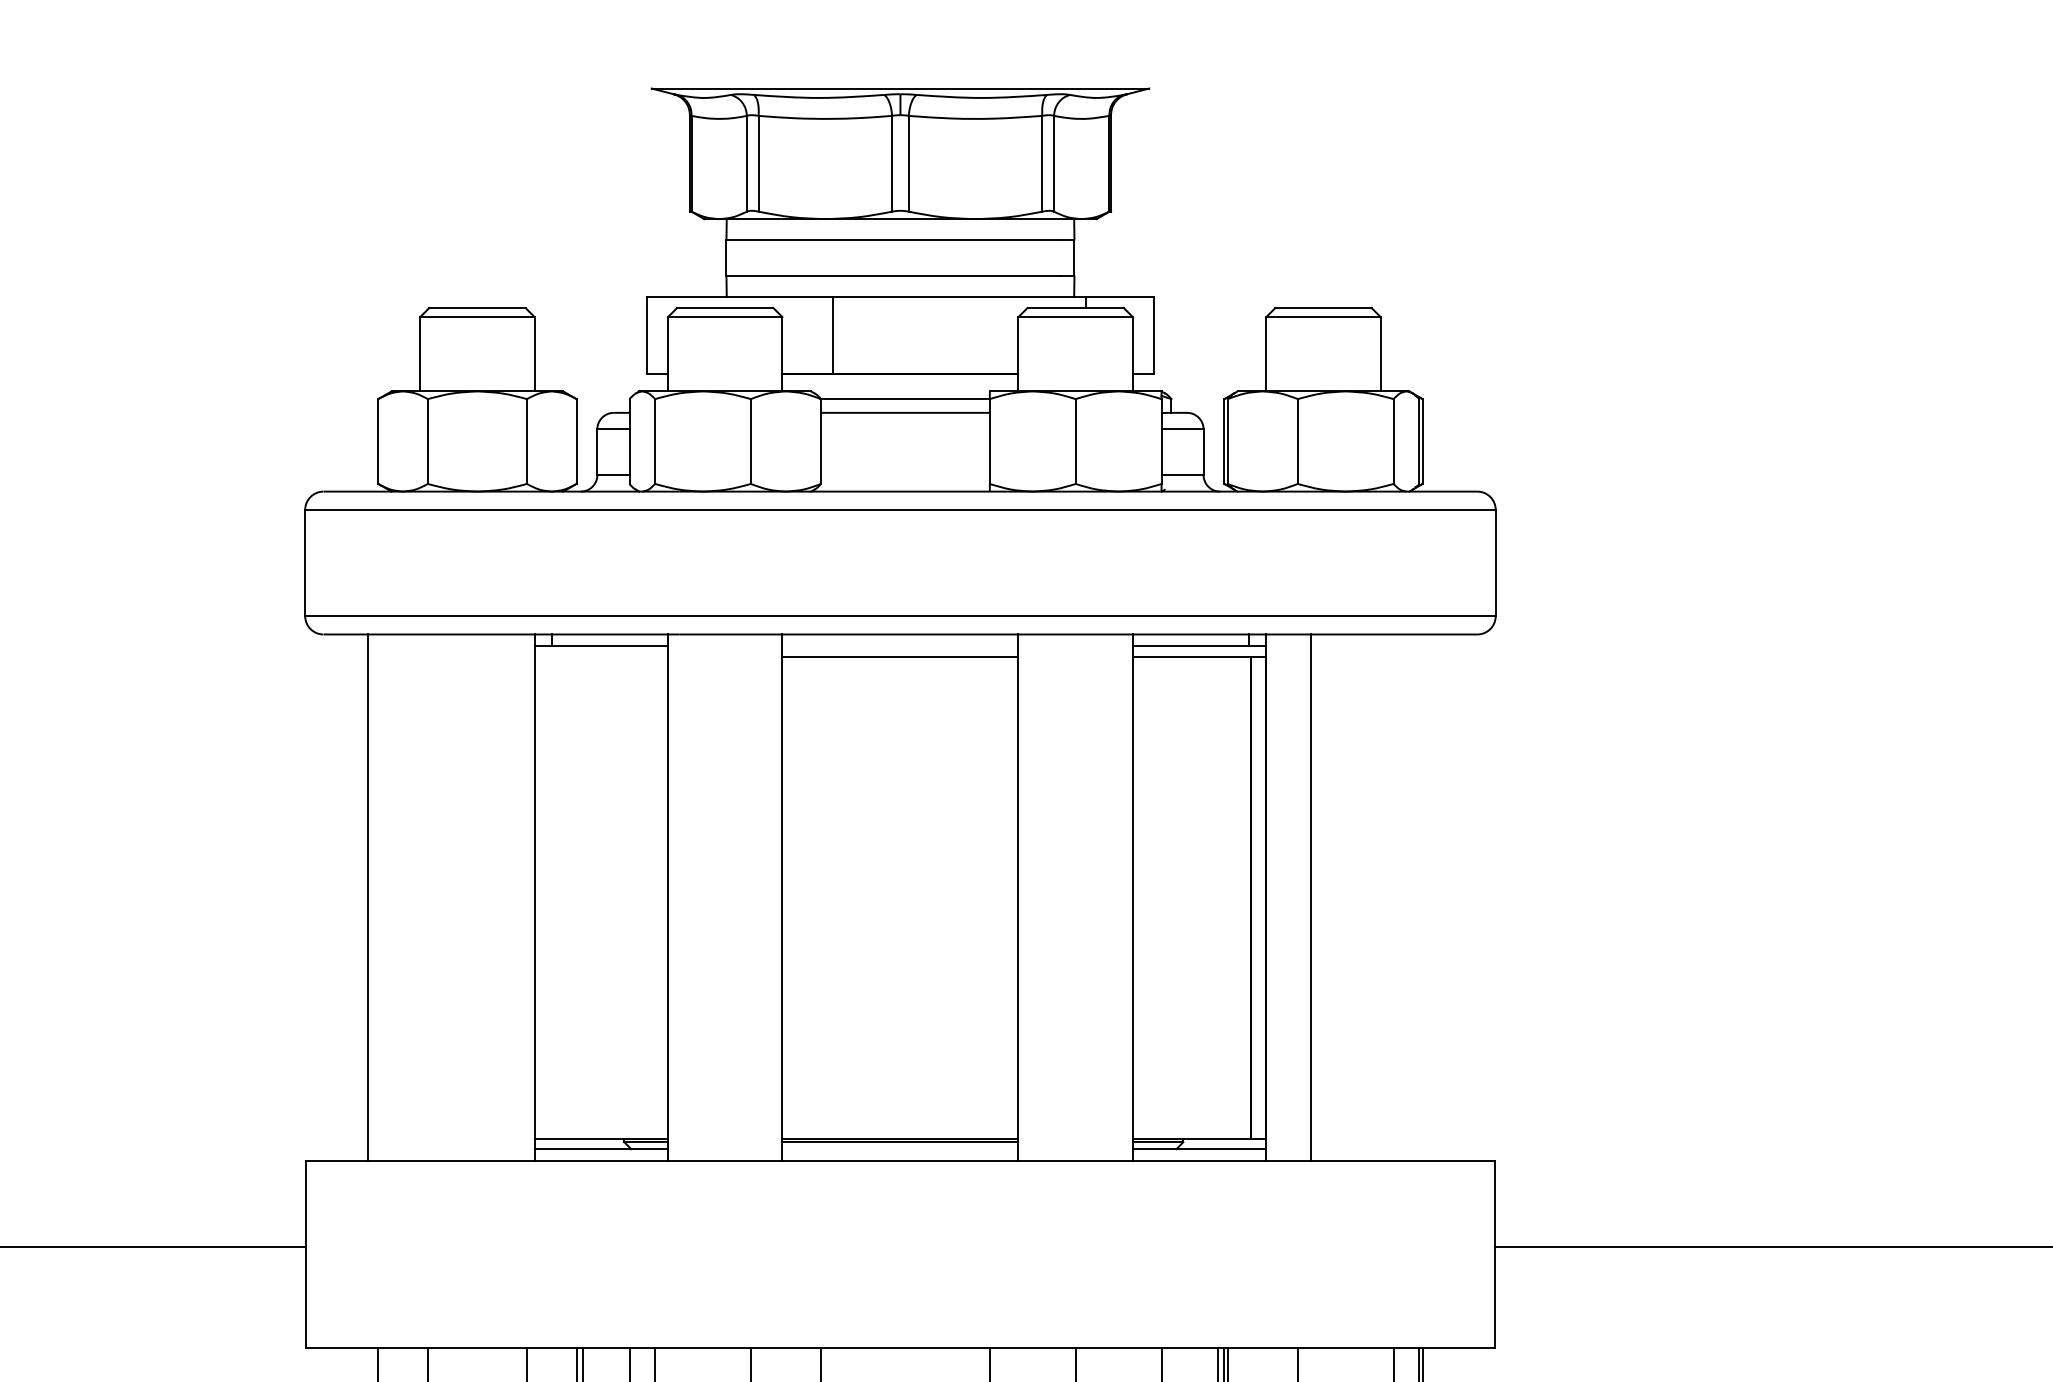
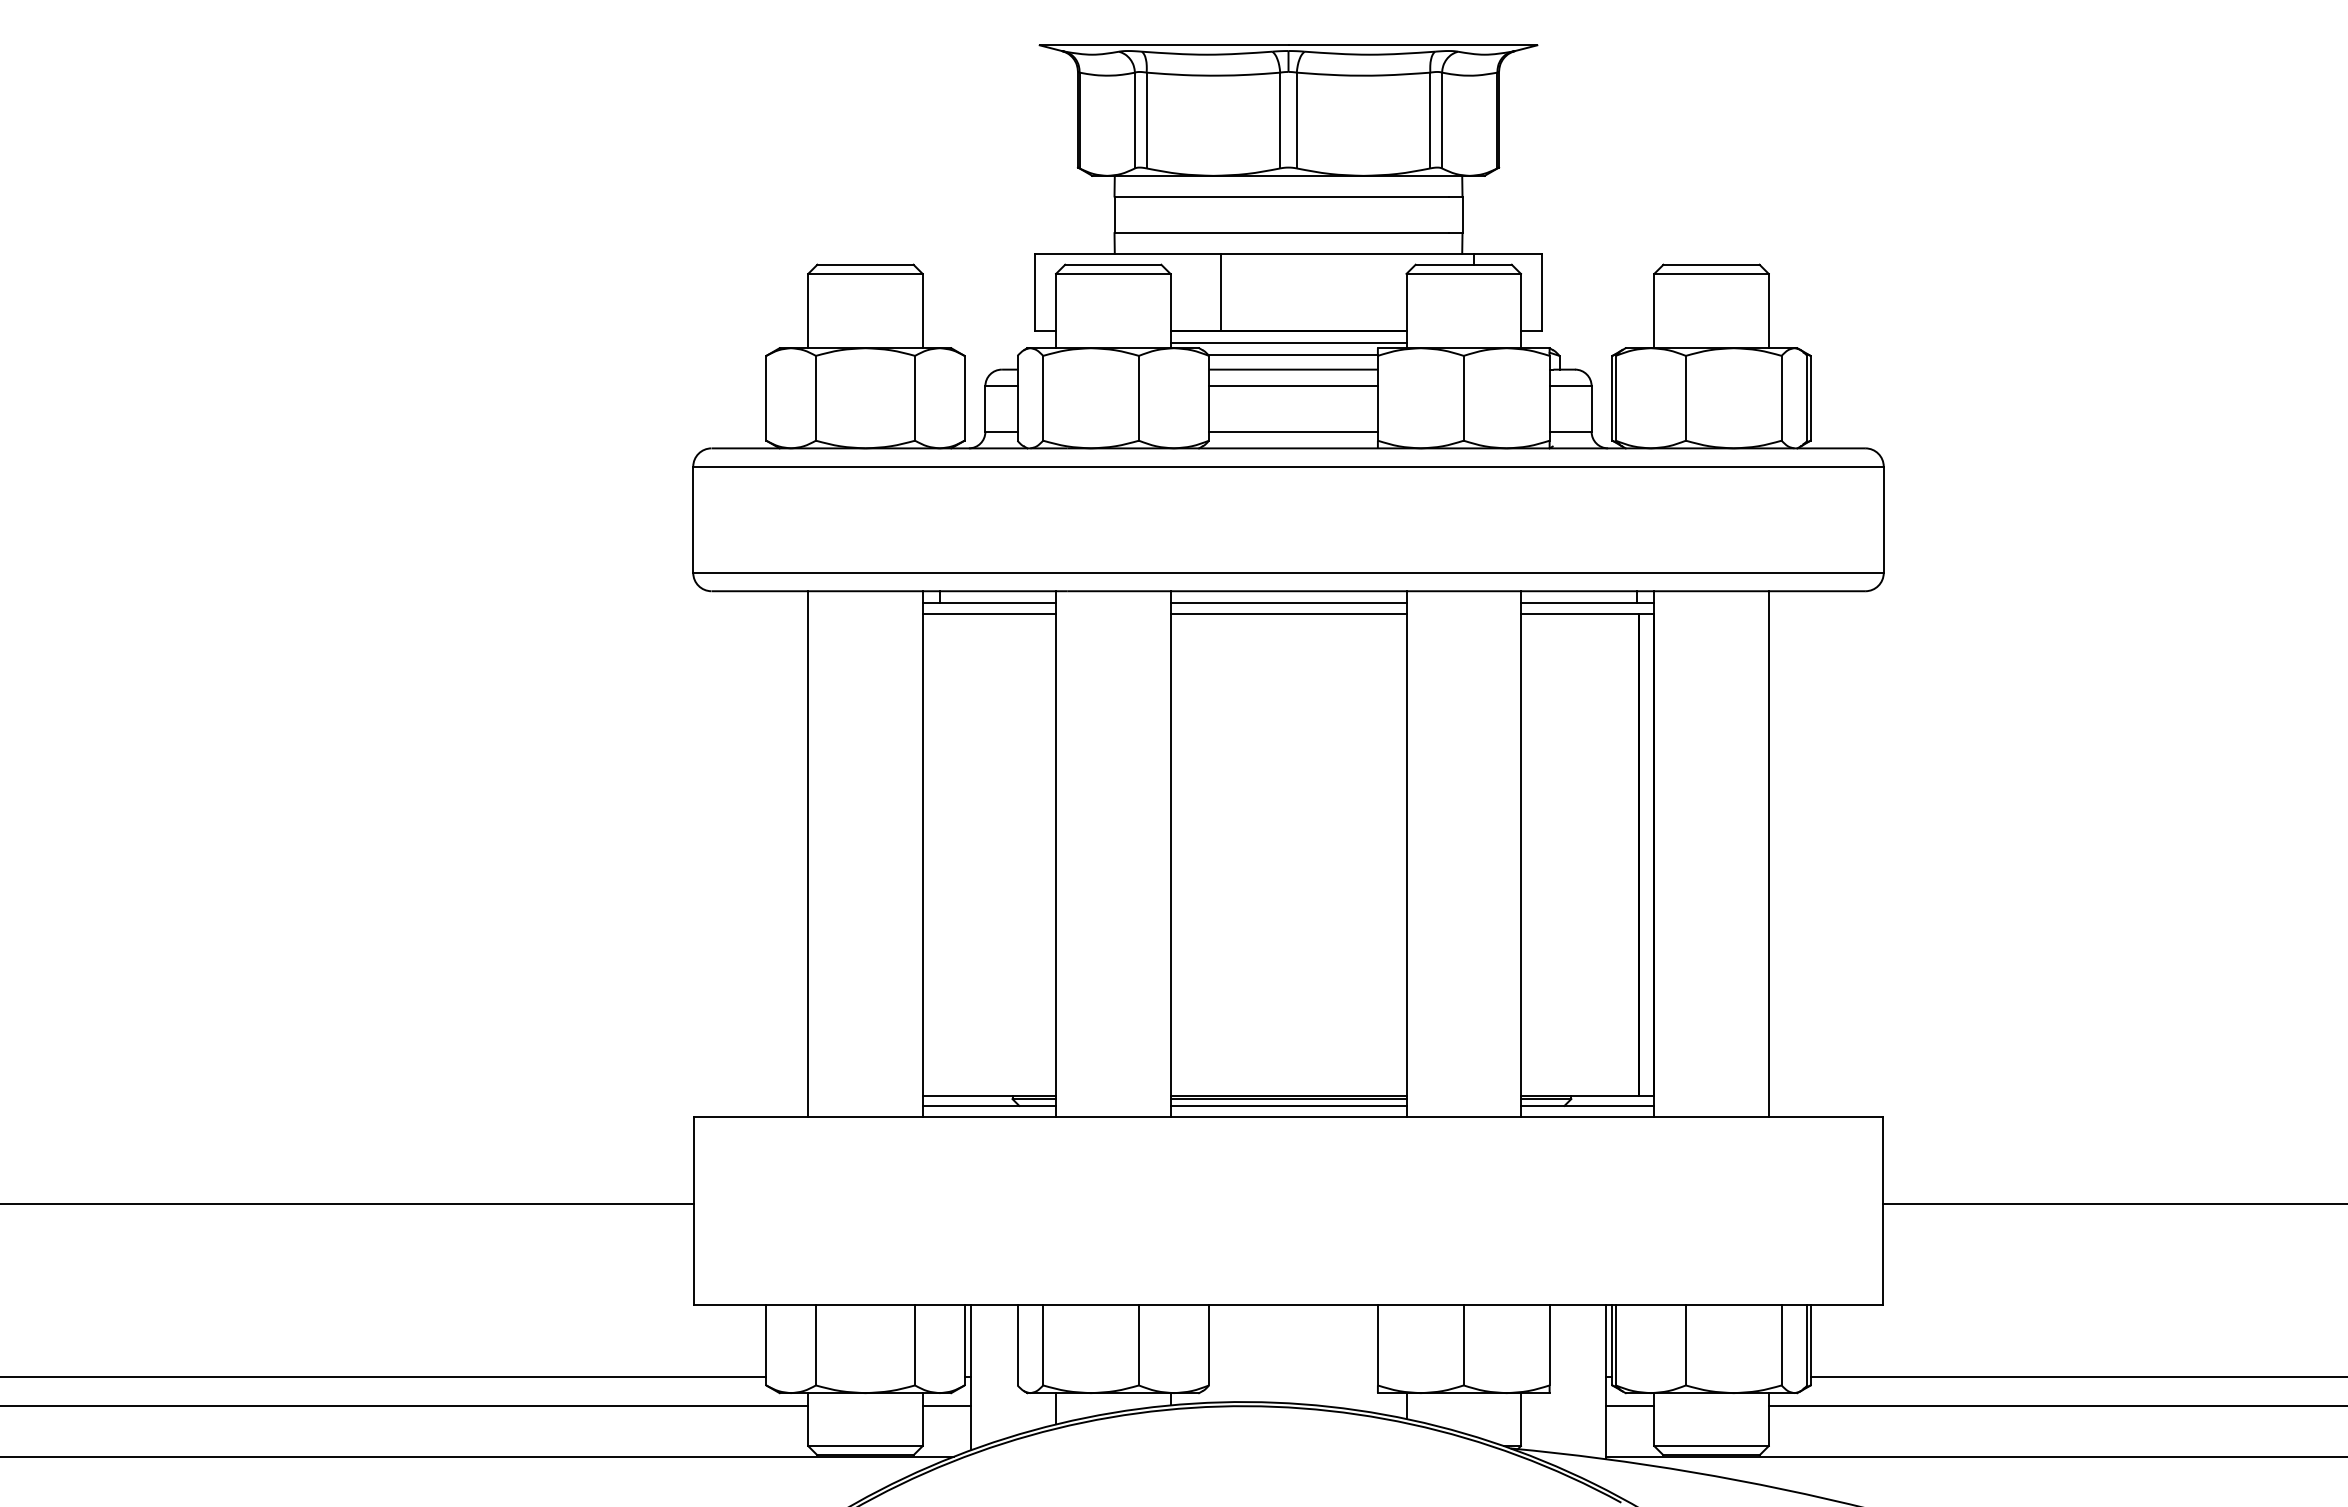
line: (900, 386) -> (1288, 343), added
line: (905, 429) -> (1293, 386), added
line: (905, 474) -> (1293, 431), added
line: (900, 645) -> (1288, 602), added
line: (601, 657) -> (989, 614), added
line: (368, 897) -> (808, 854), moved
line: (1310, 897) -> (1768, 854), moved
line: (900, 1148) -> (1288, 1105), added

